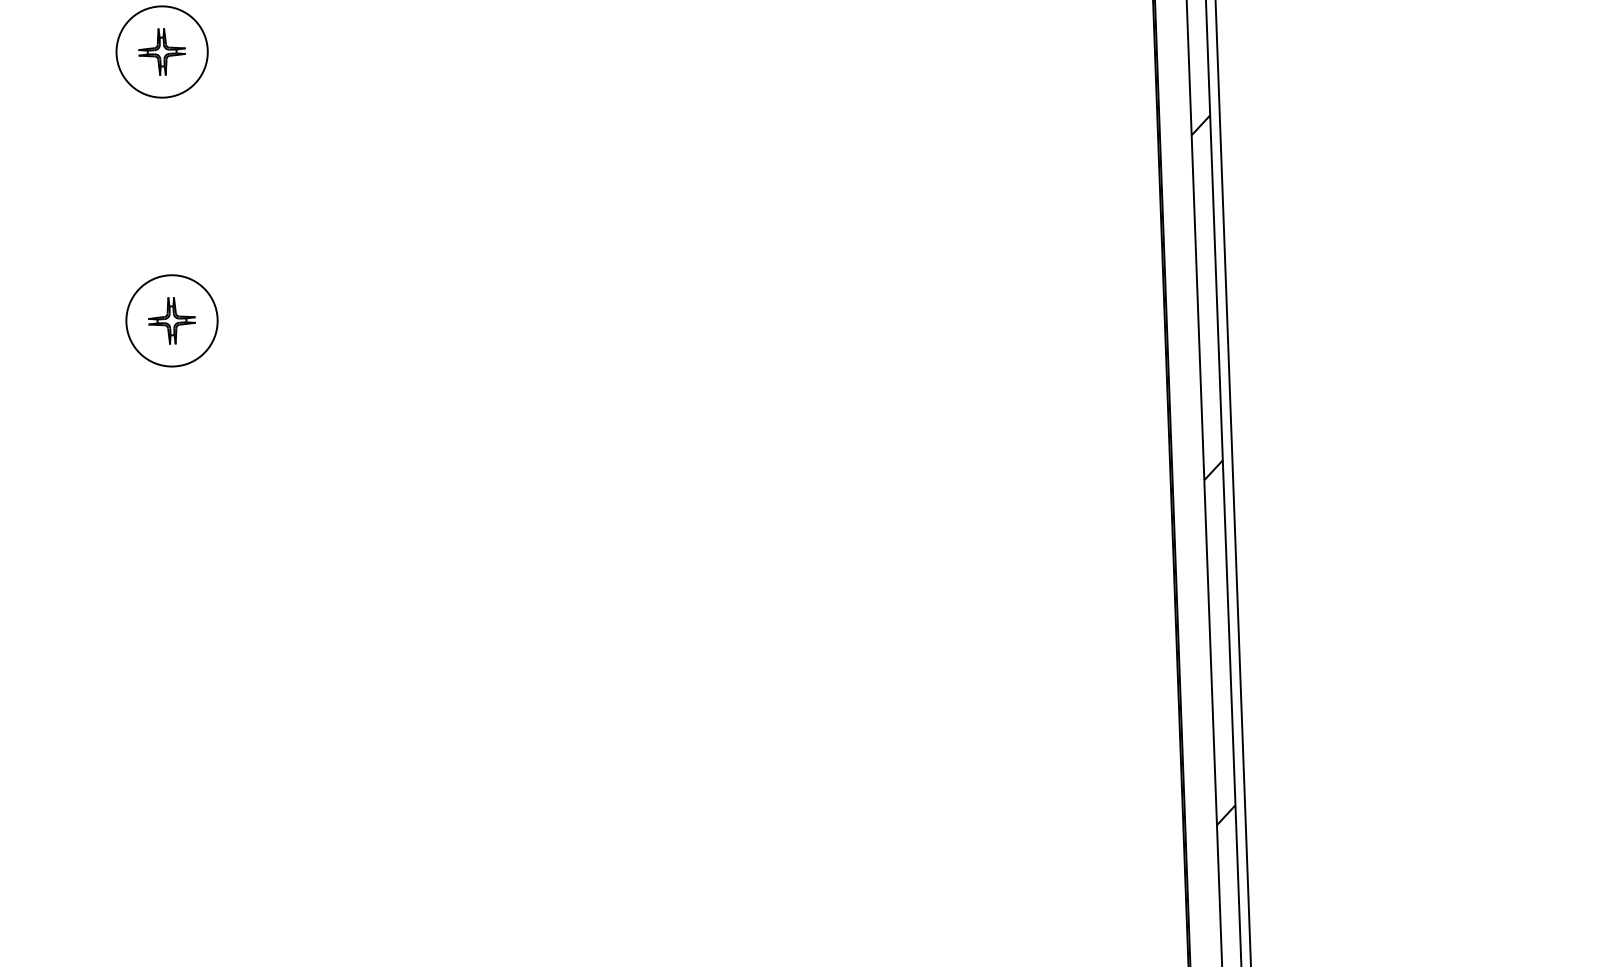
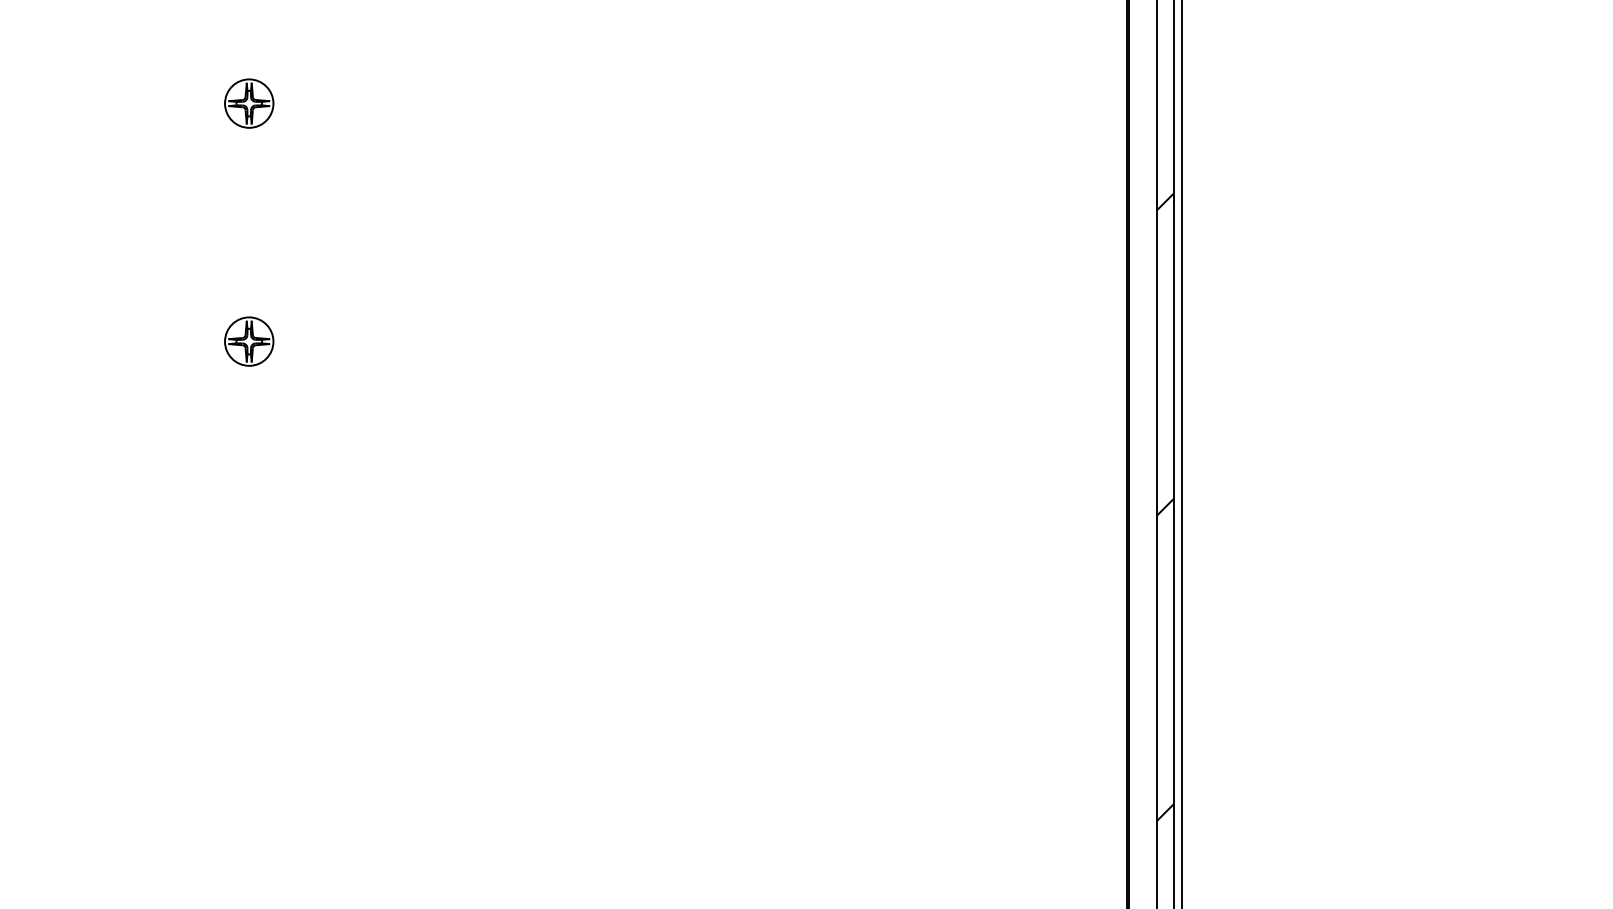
circle: (161, 51) -> (248, 103), size x0.6
circle: (171, 320) -> (248, 341), size x0.6

